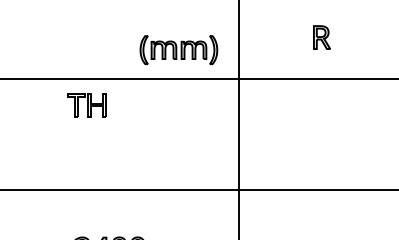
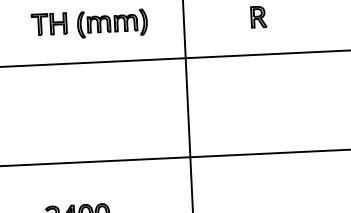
part: (178, 49) -> (112, 23), moved
part: (86, 105) -> (49, 24), moved

